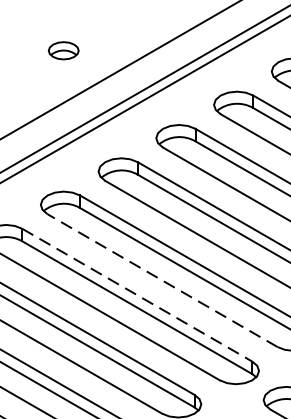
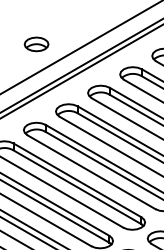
part: (63, 50) -> (36, 44), size x1.43
line: (162, 281) -> (91, 172), dashed -> solid
line: (137, 295) -> (77, 180), dashed -> solid

